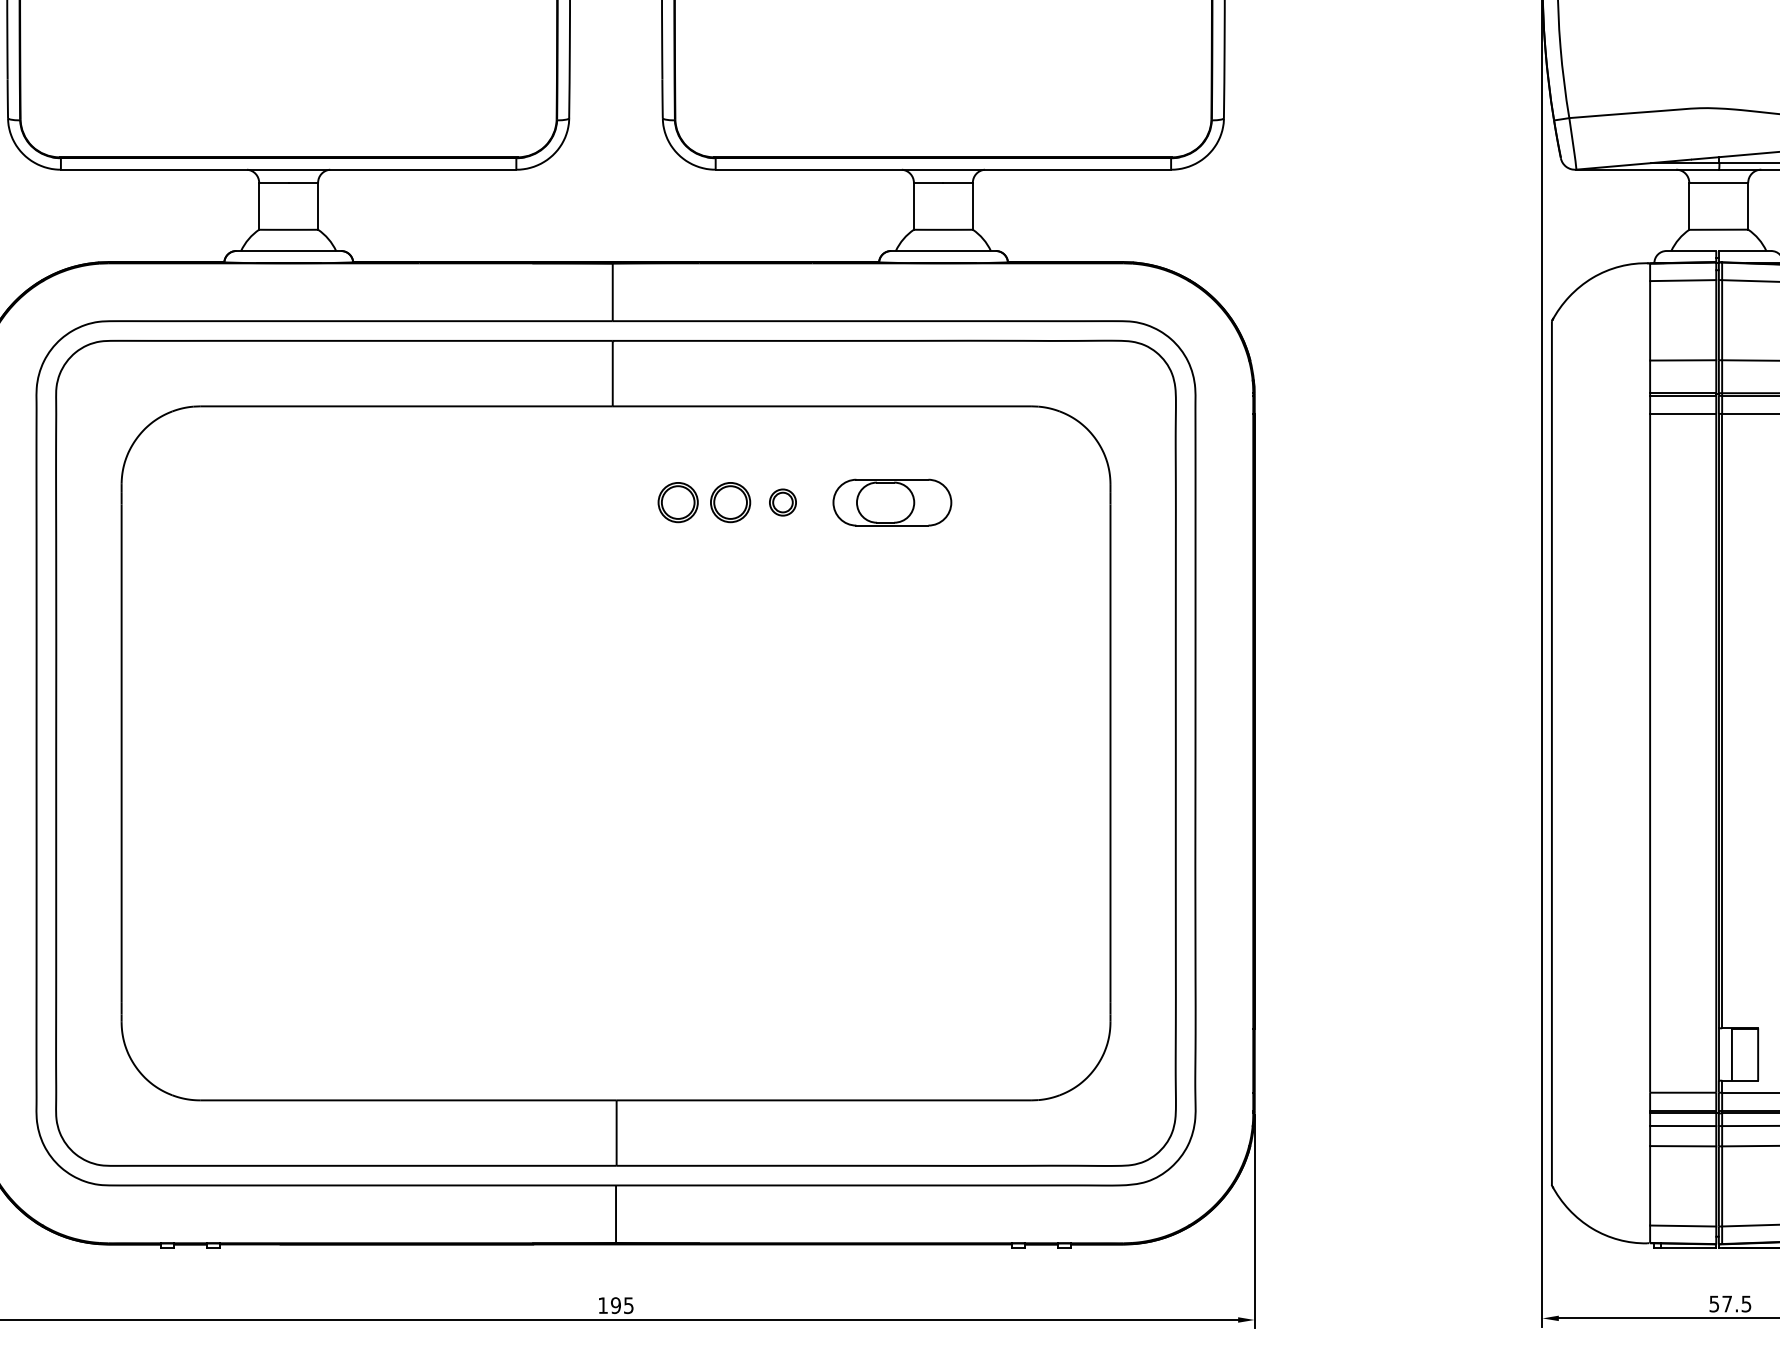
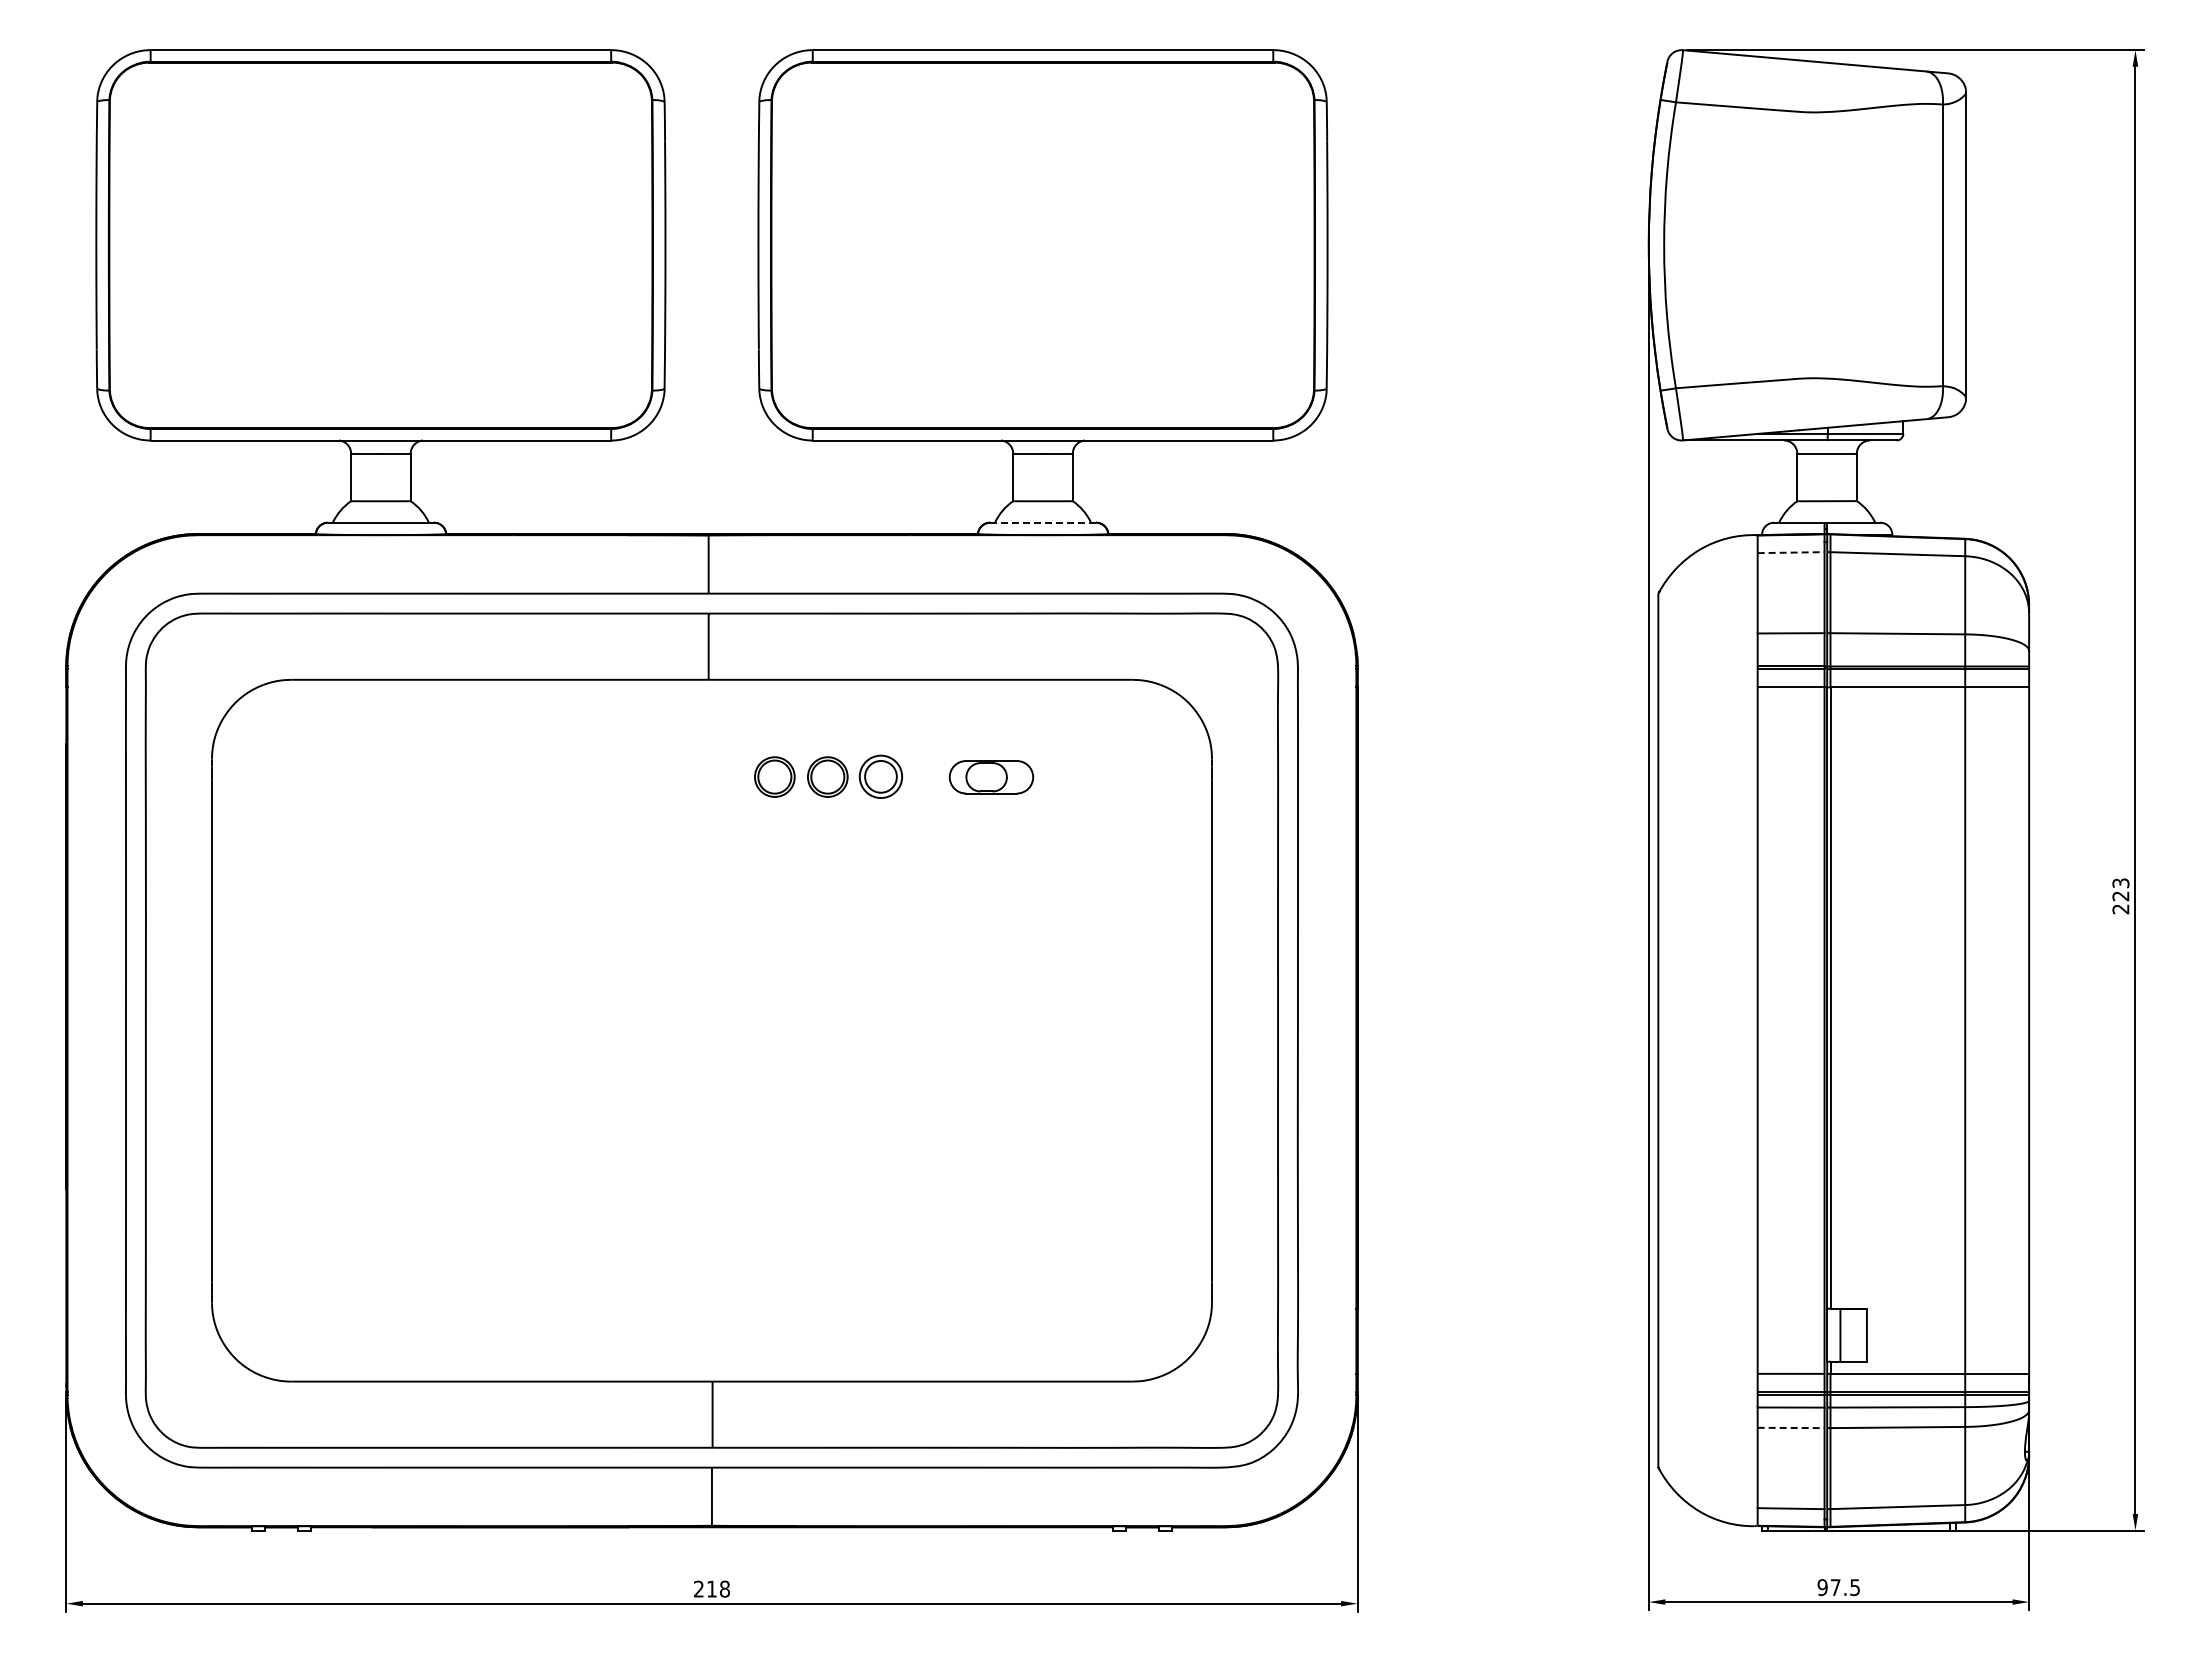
line: (943, 250) -> (1043, 522), solid -> dashed
line: (1683, 280) -> (1791, 552), solid -> dashed
part: (782, 502) -> (880, 777), size x1.6
part: (892, 502) -> (991, 777), size x0.7
line: (1683, 1145) -> (1791, 1427), solid -> dashed
text: (1714, 1303) -> (1822, 1587), 57.5 -> 97.5
text: (615, 1304) -> (711, 1588), 195 -> 218

